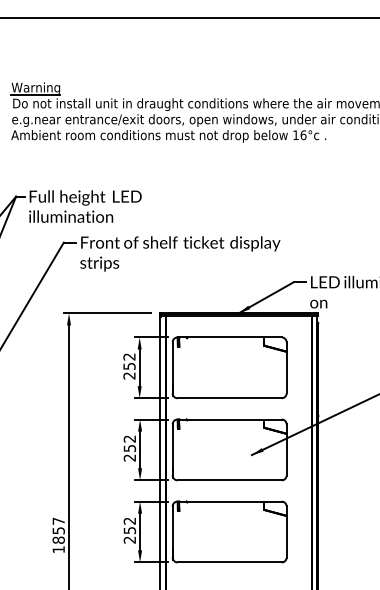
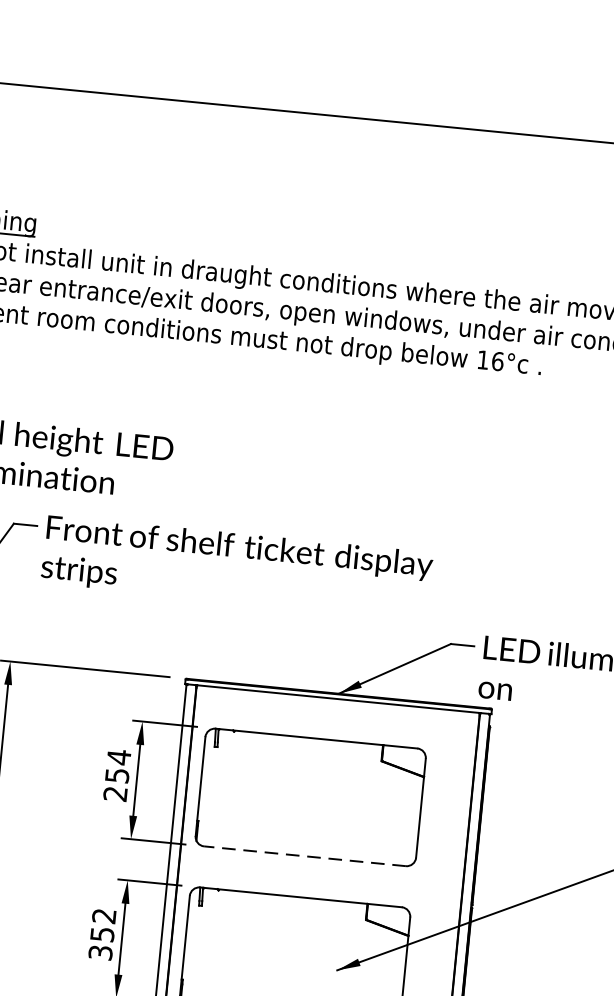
text: (129, 356) -> (119, 756), 252 -> 254
line: (229, 398) -> (304, 856), solid -> dashed
text: (130, 457) -> (101, 952), 252 -> 352

